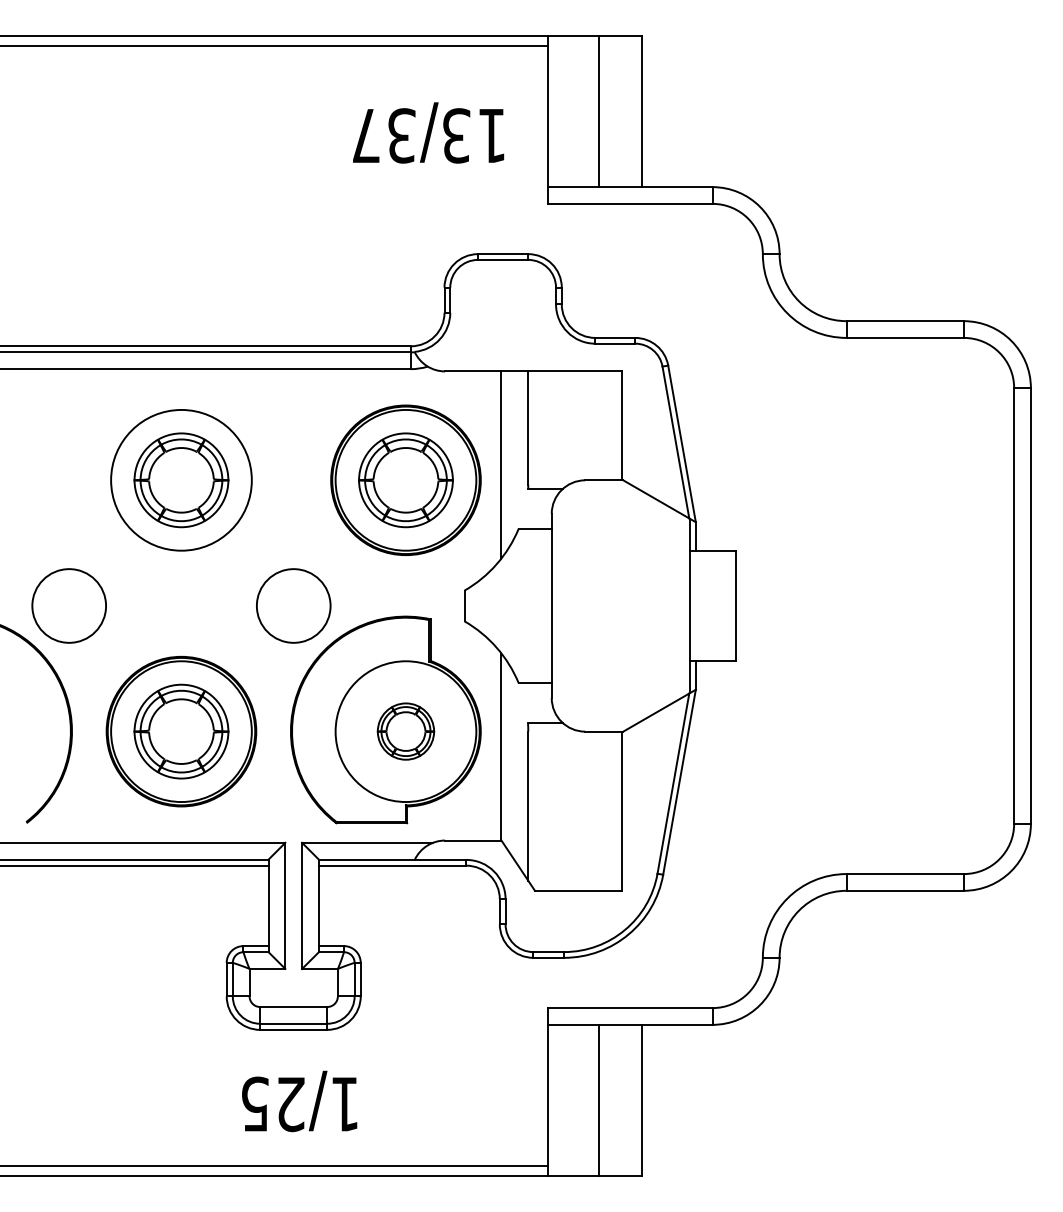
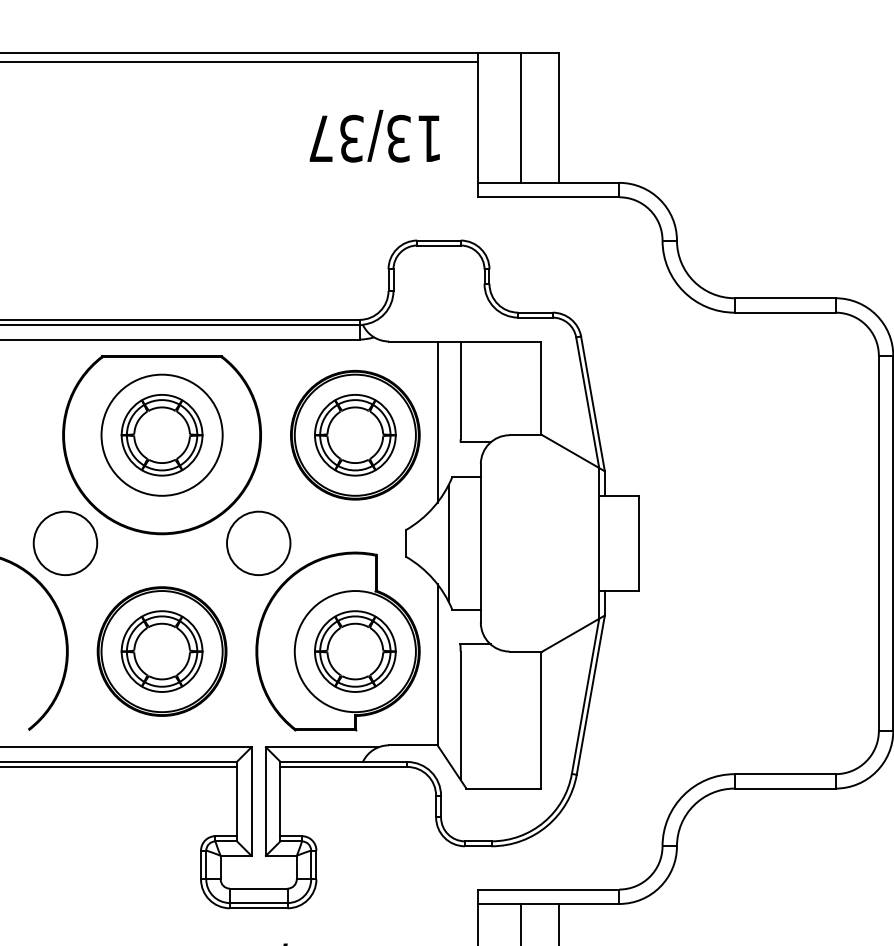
part: (181, 491) -> (162, 444), added
line: (514, 605) -> (448, 543), added
part: (405, 731) -> (354, 651), size x1.67

